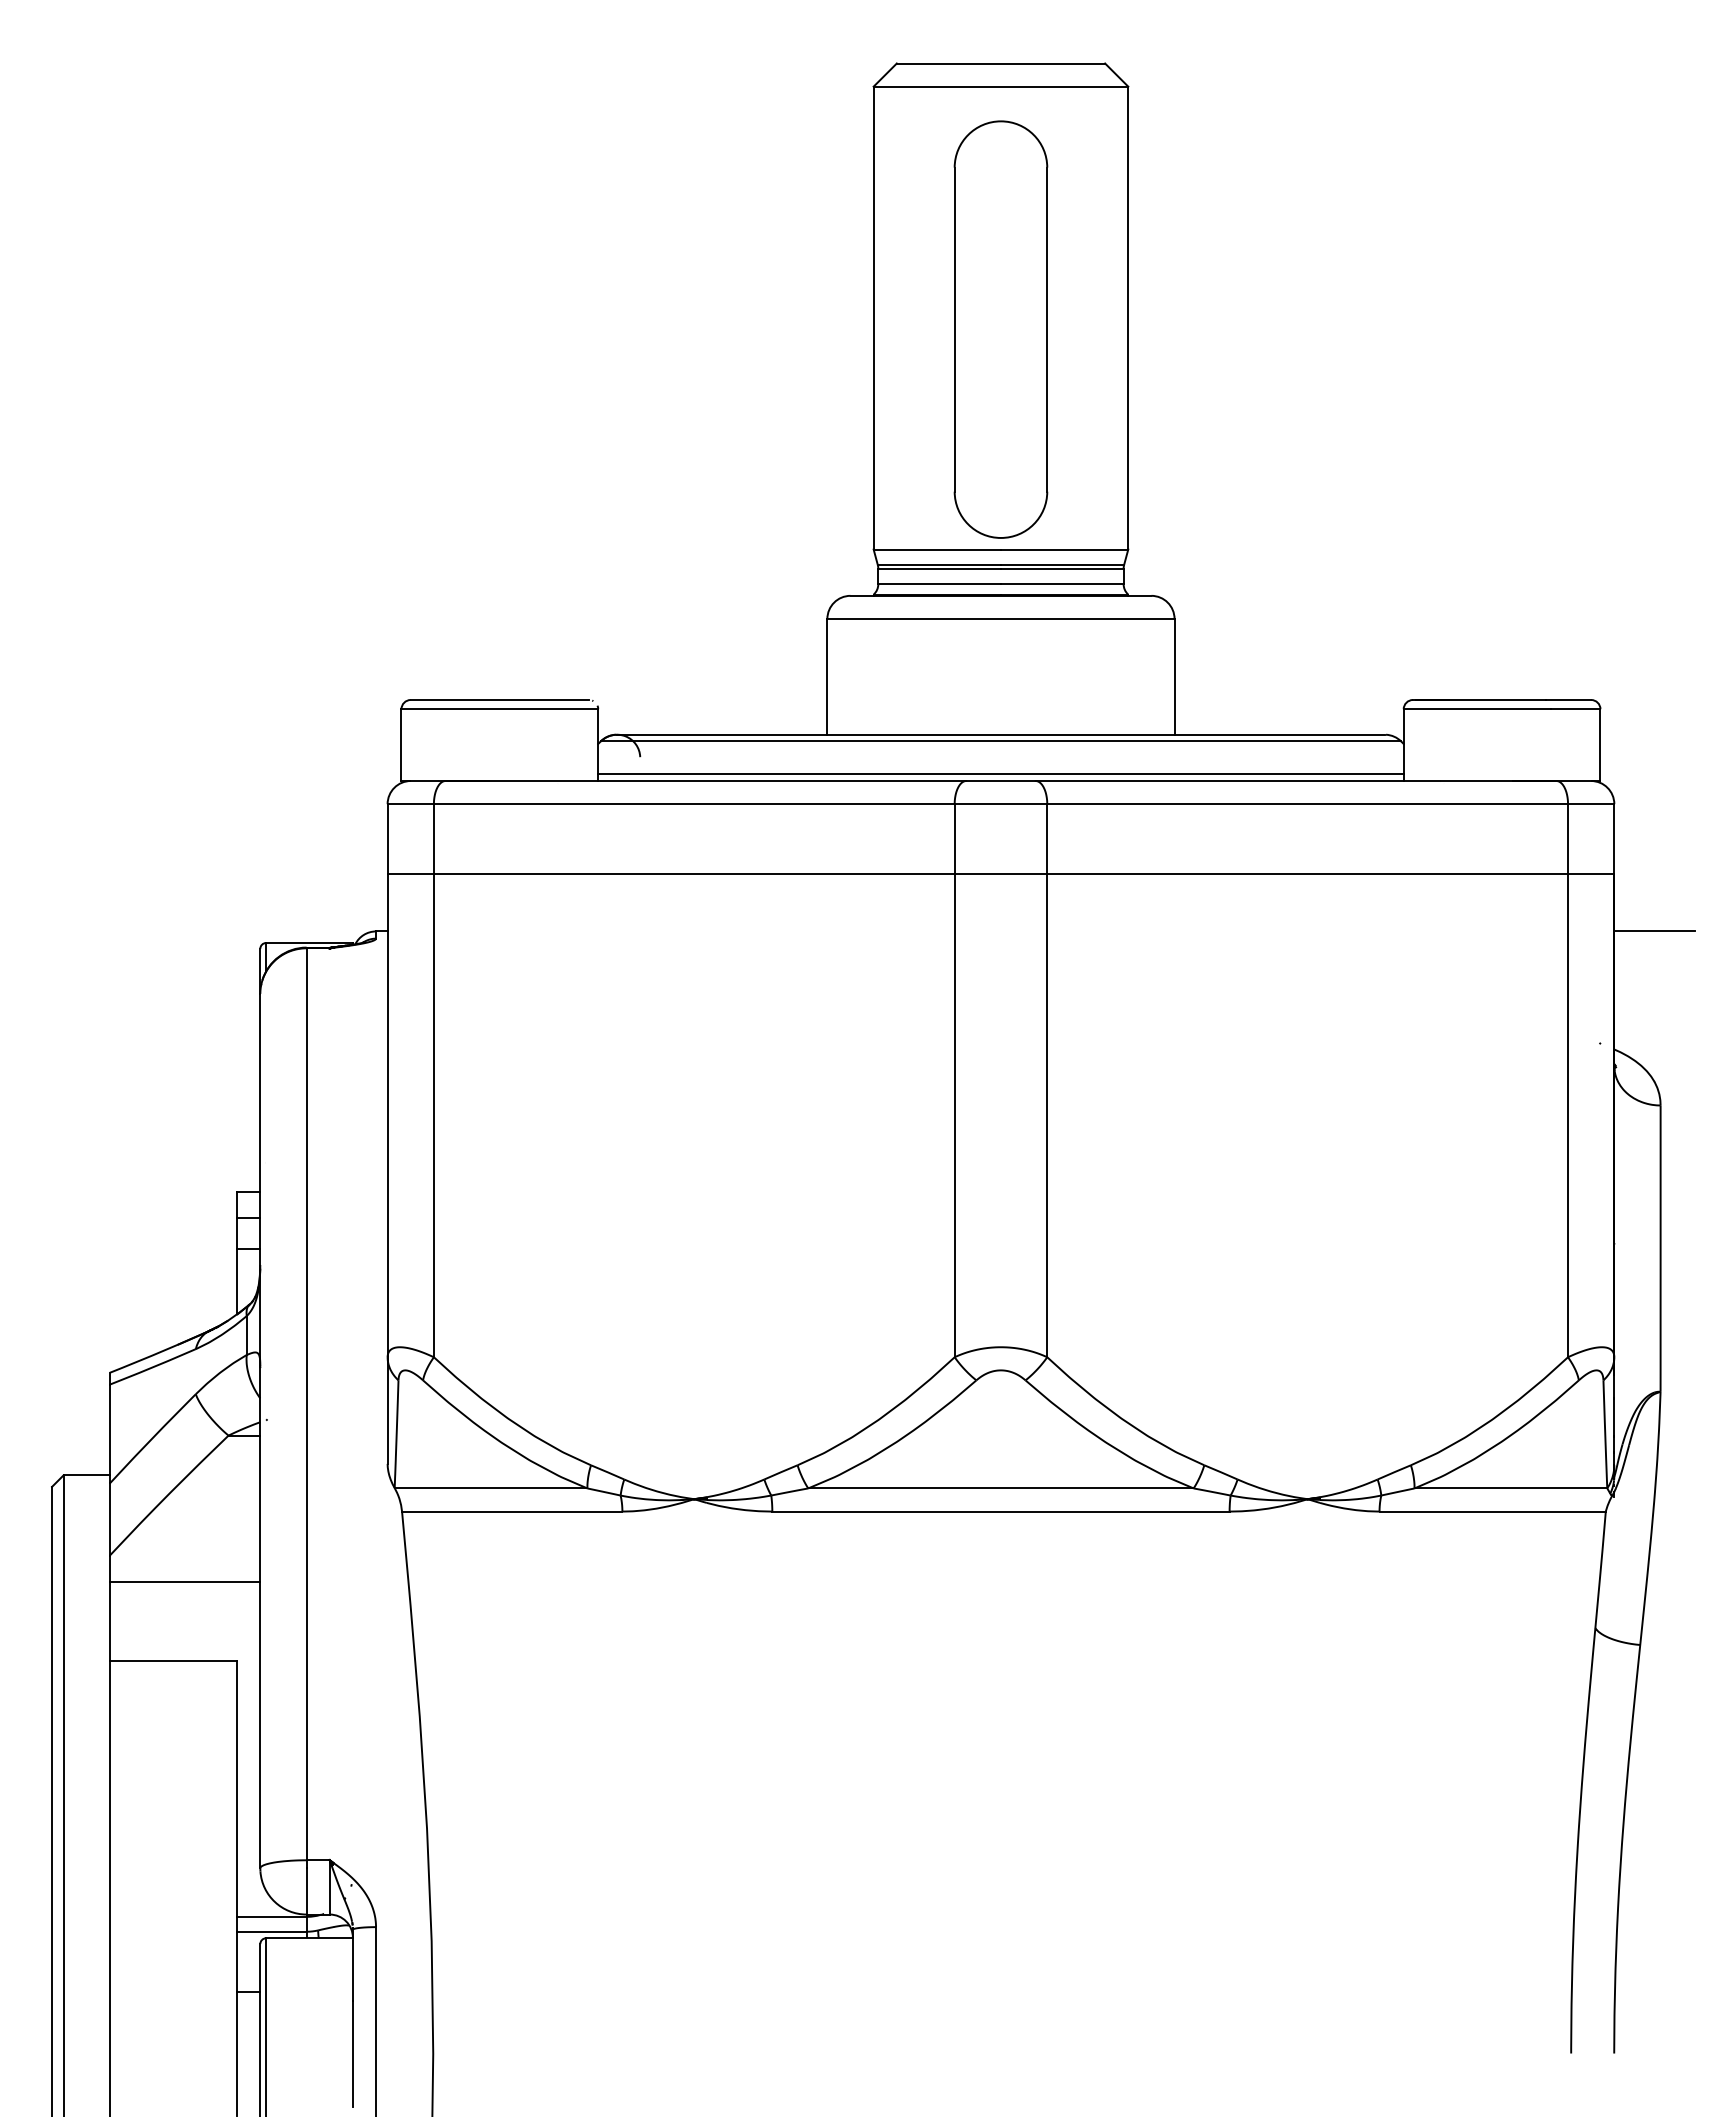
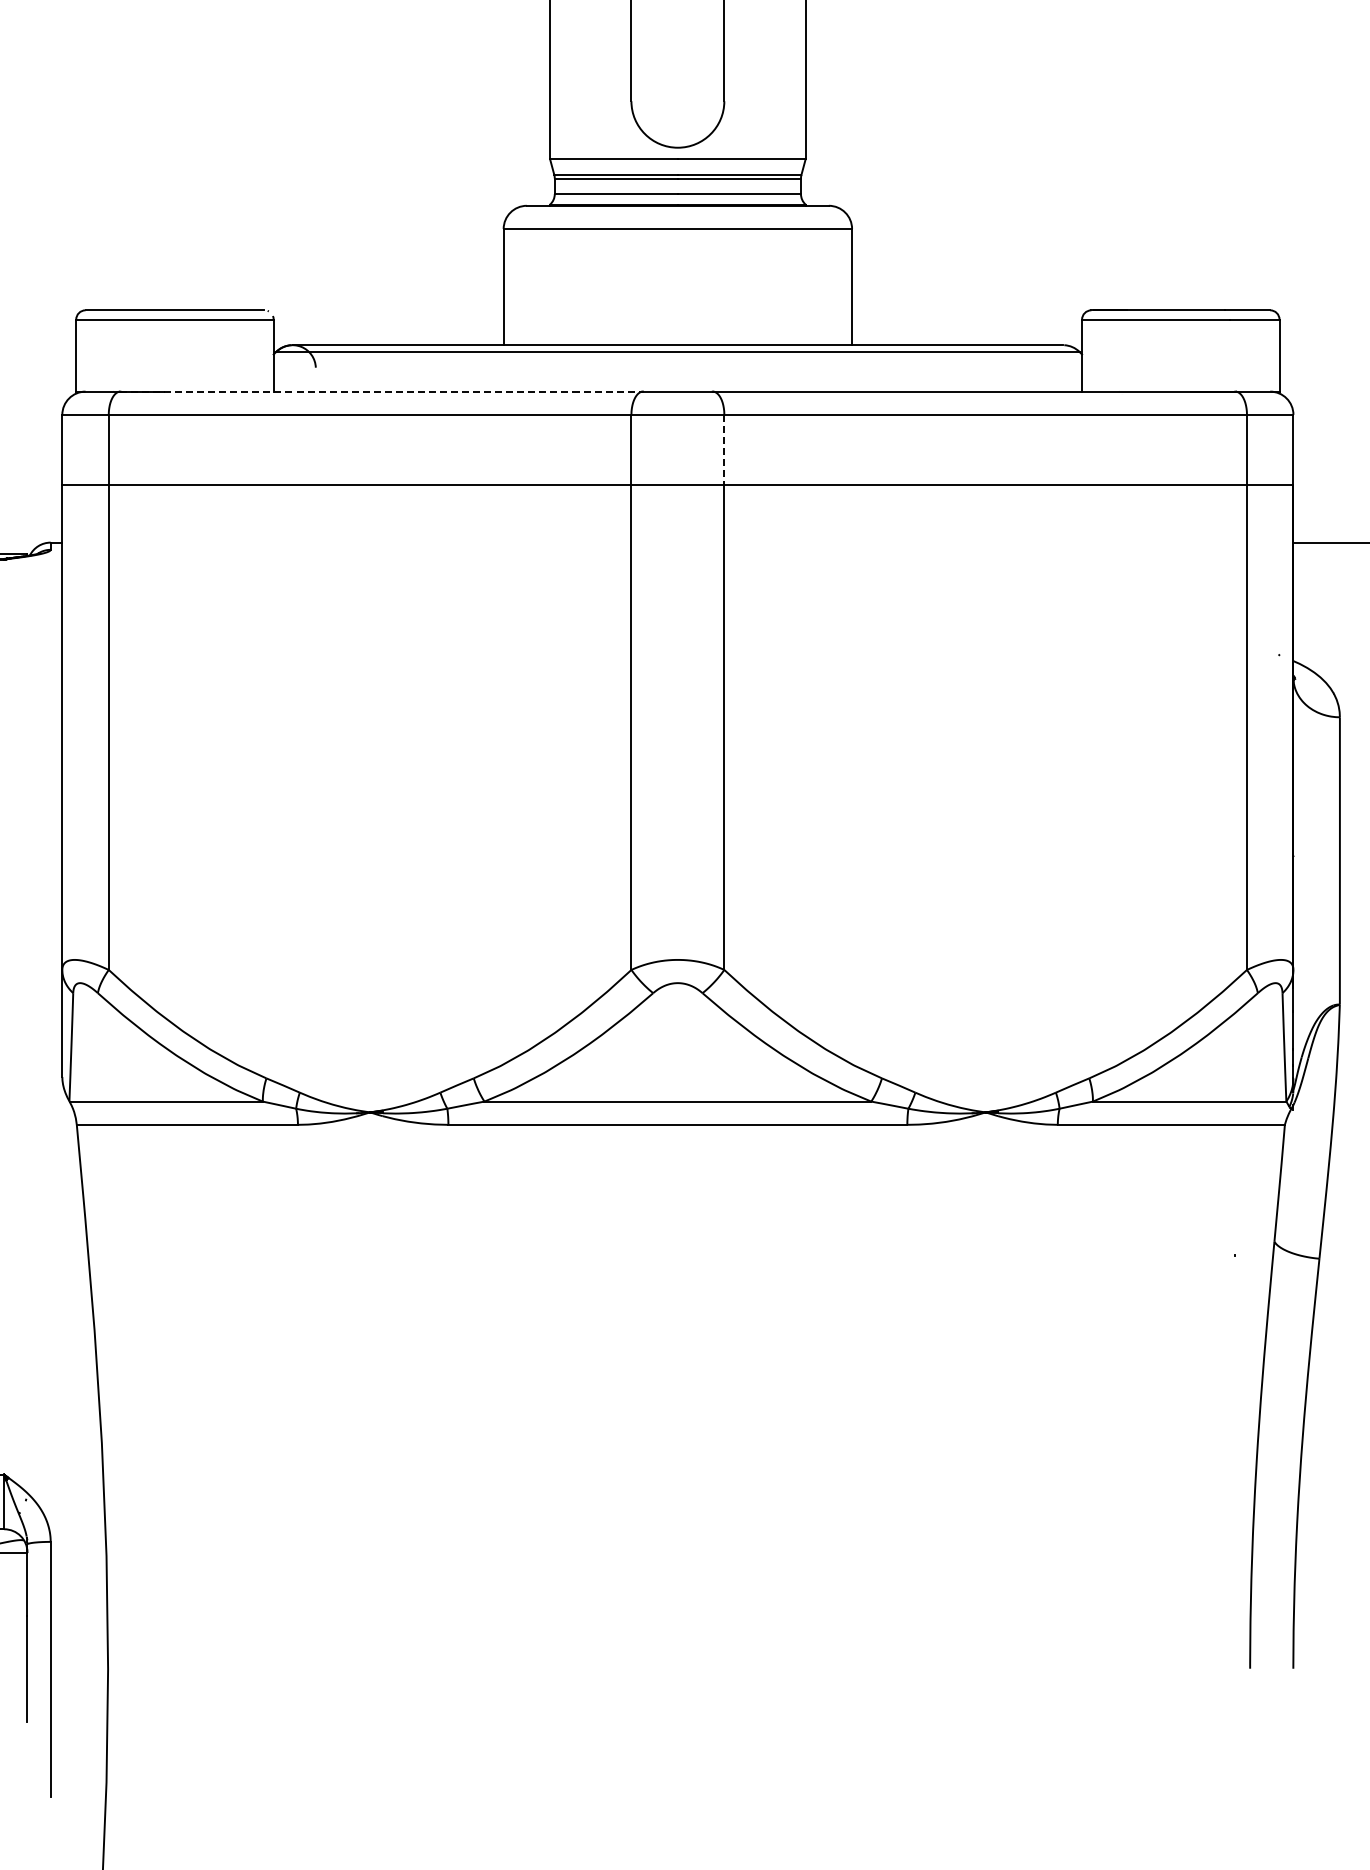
line: (1000, 774) -> (677, 385), removed
line: (705, 781) -> (381, 392), solid -> dashed
line: (1047, 838) -> (724, 449), solid -> dashed

